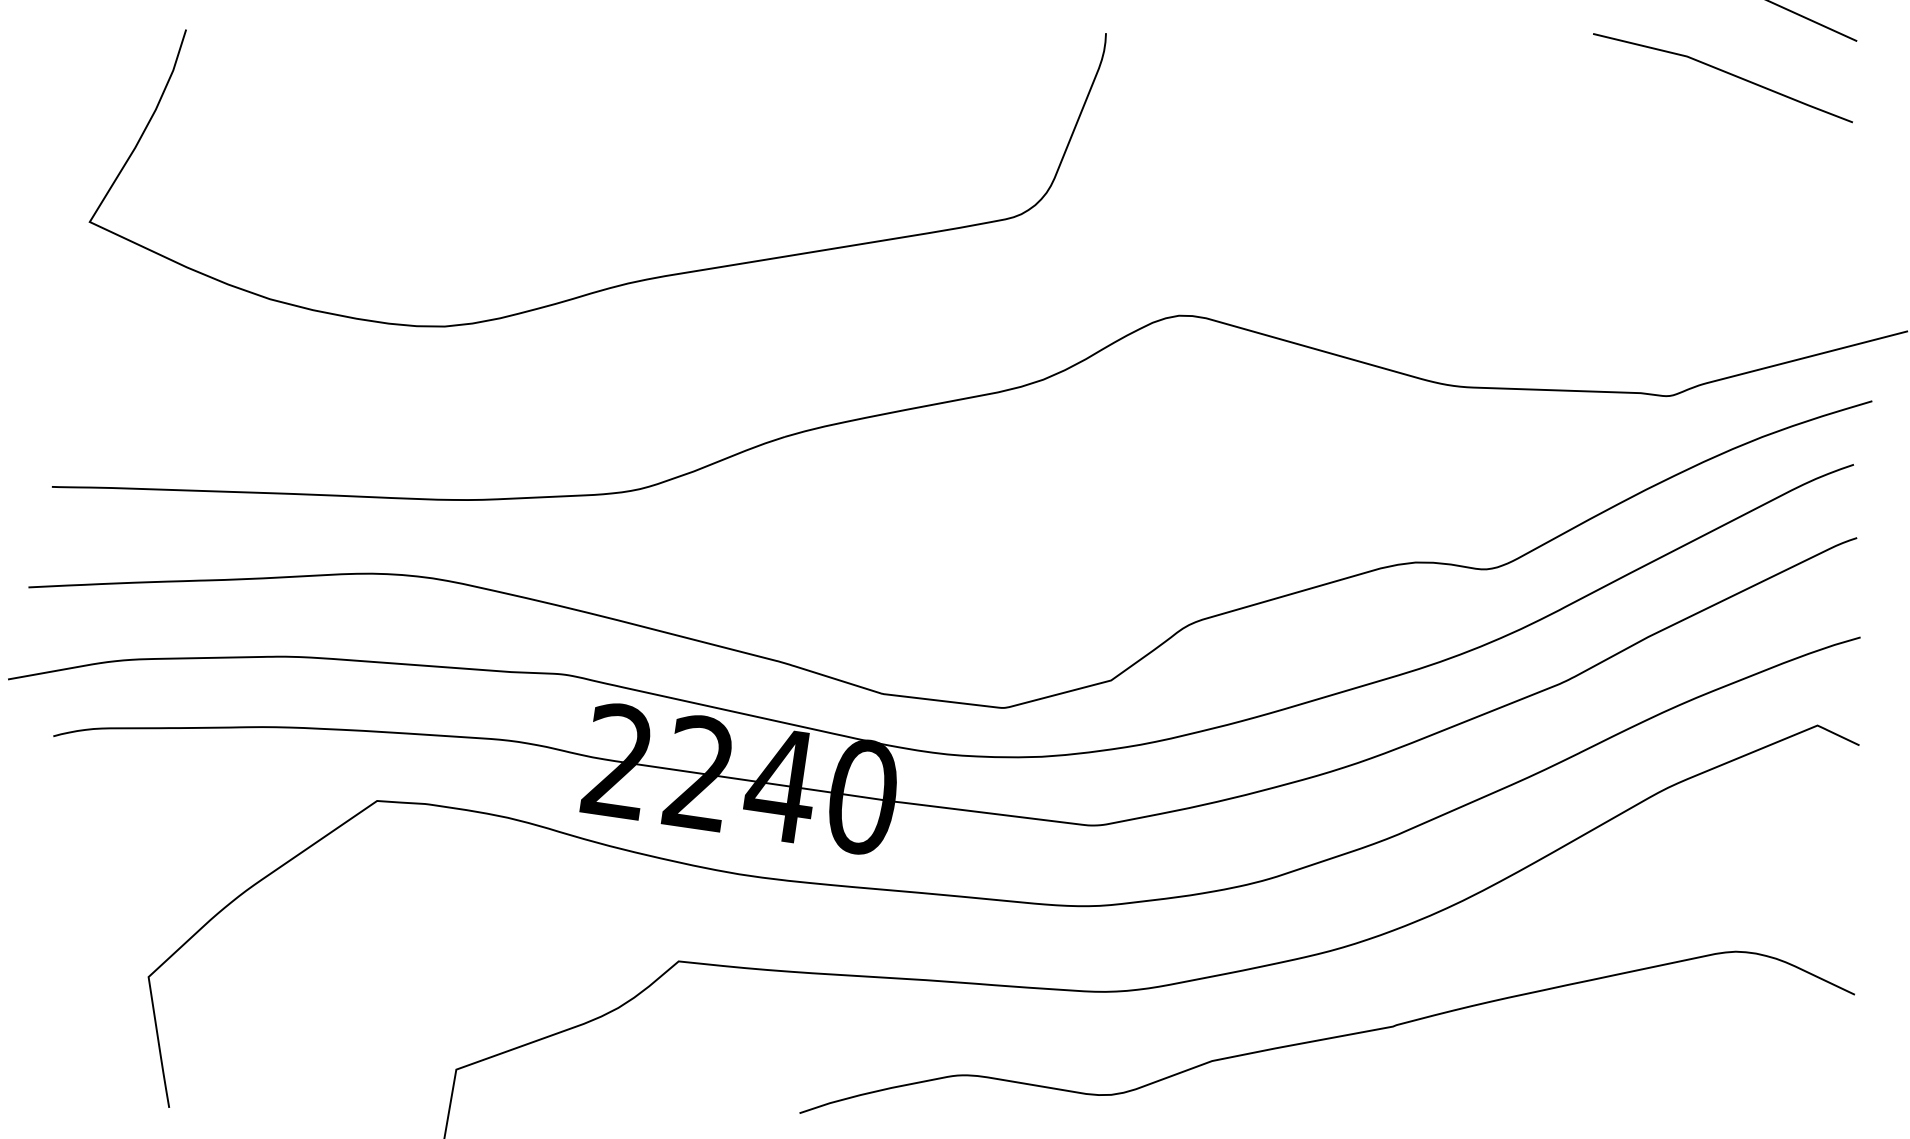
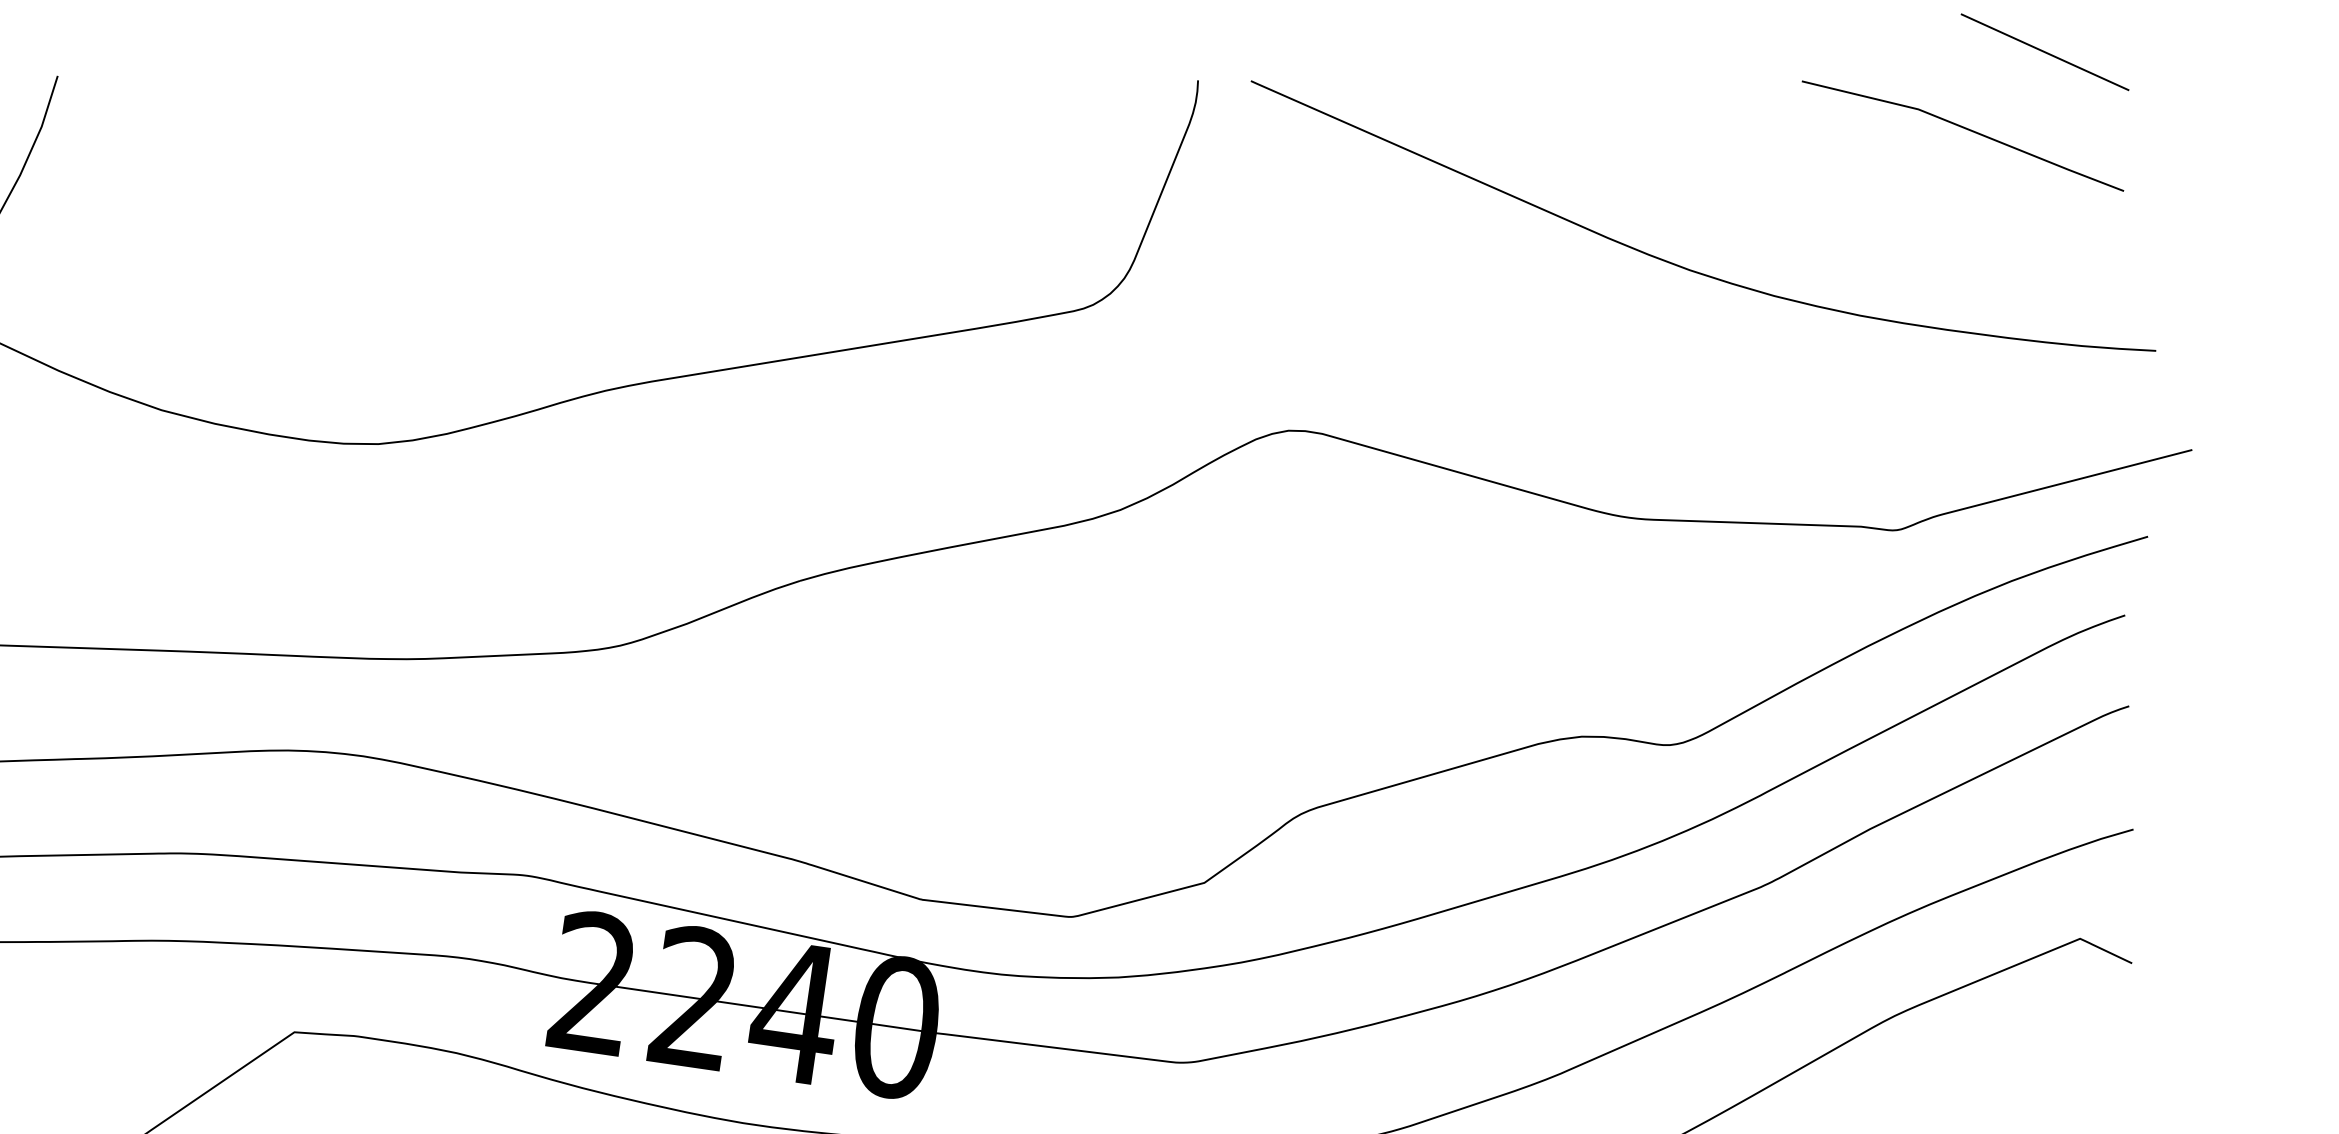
curve: (1498, 183) -> (1684, 266), added

